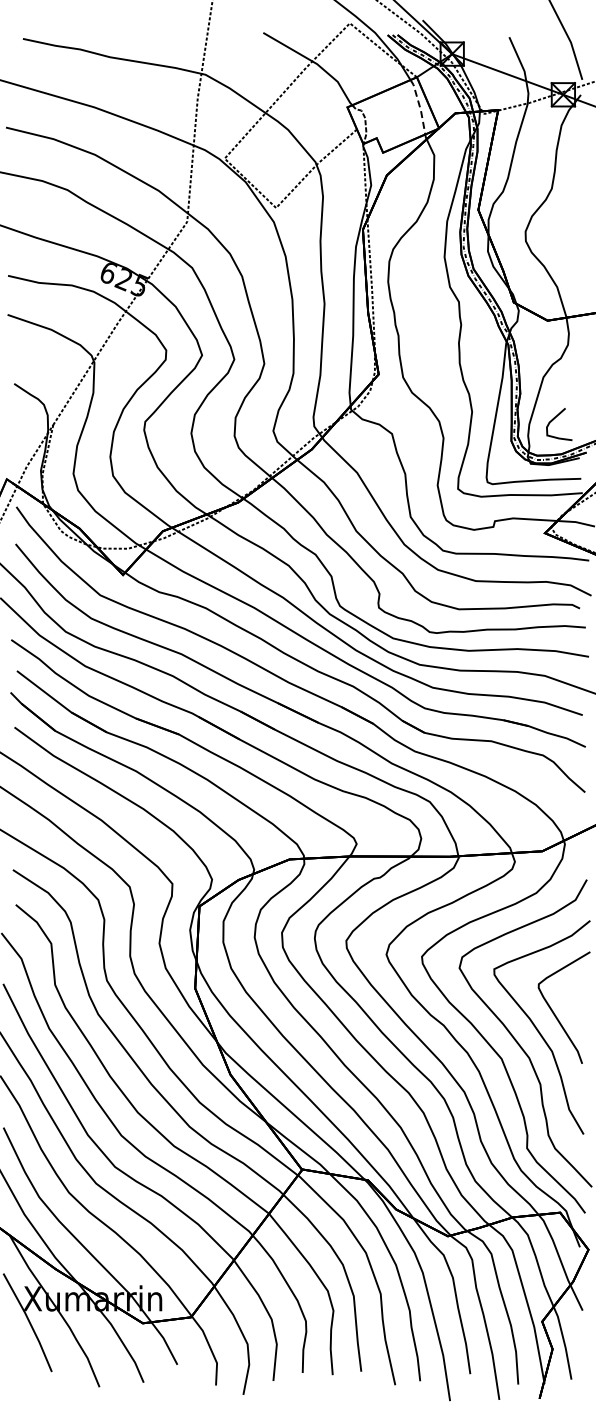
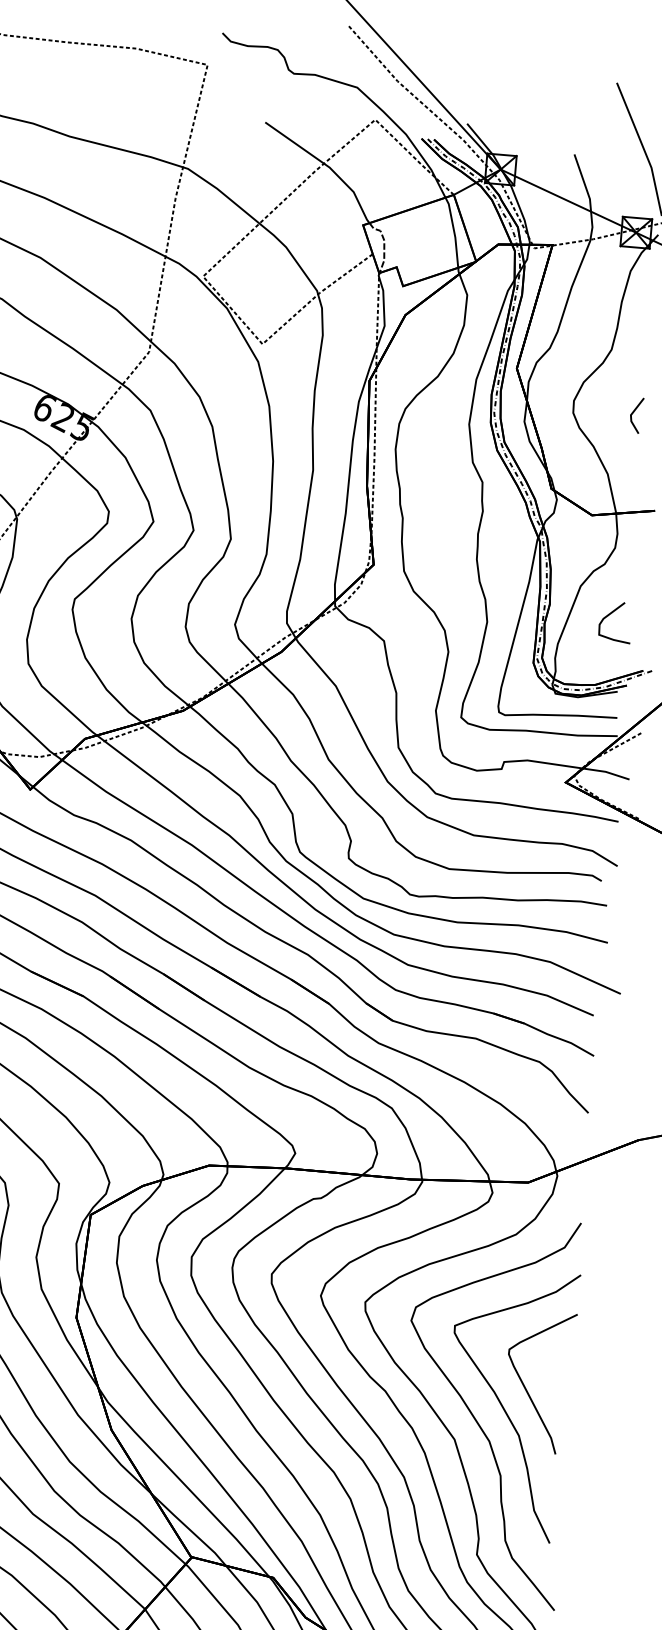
line: (419, 106) -> (453, 231), dashed -> solid
line: (574, 236) -> (634, 412), added
curve: (554, 419) -> (609, 615), moved

